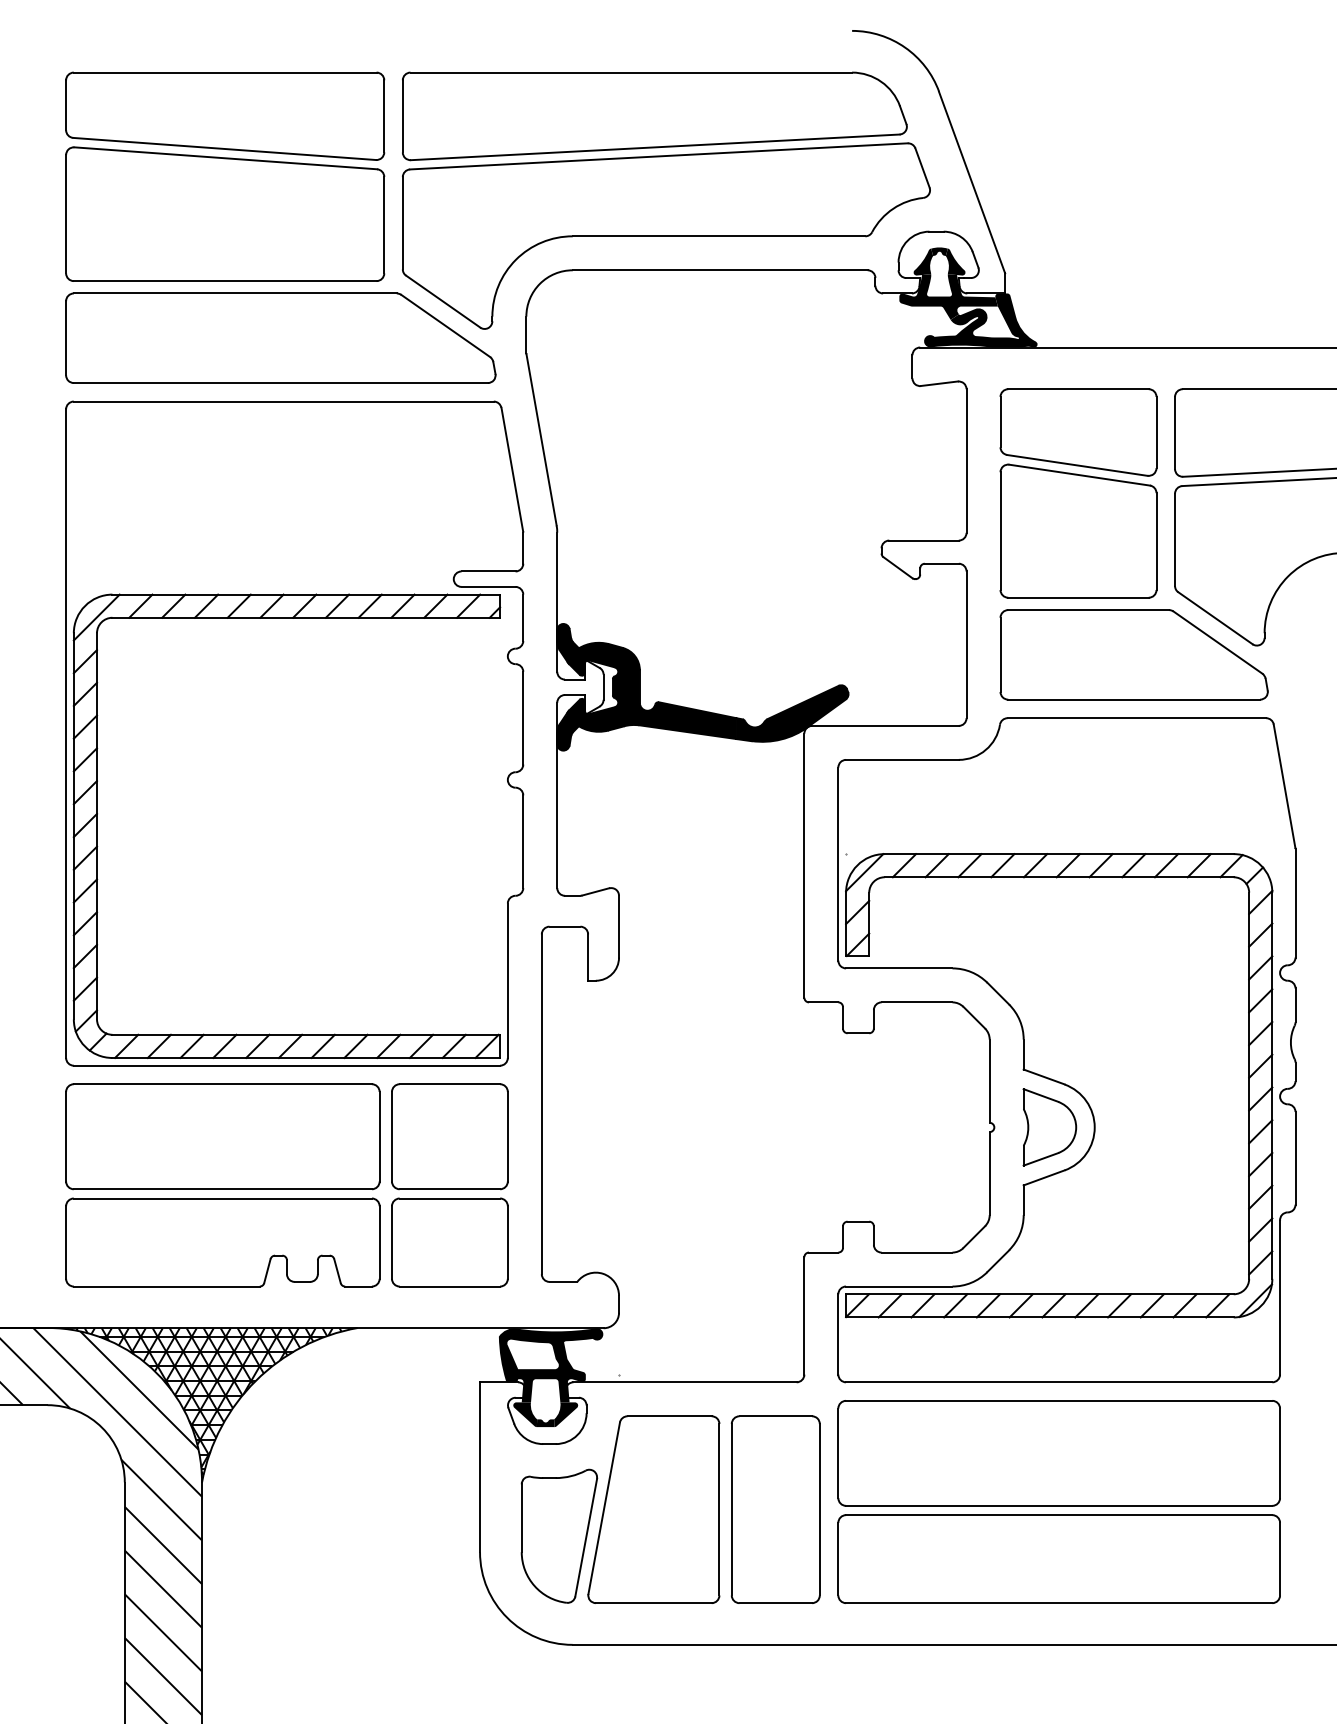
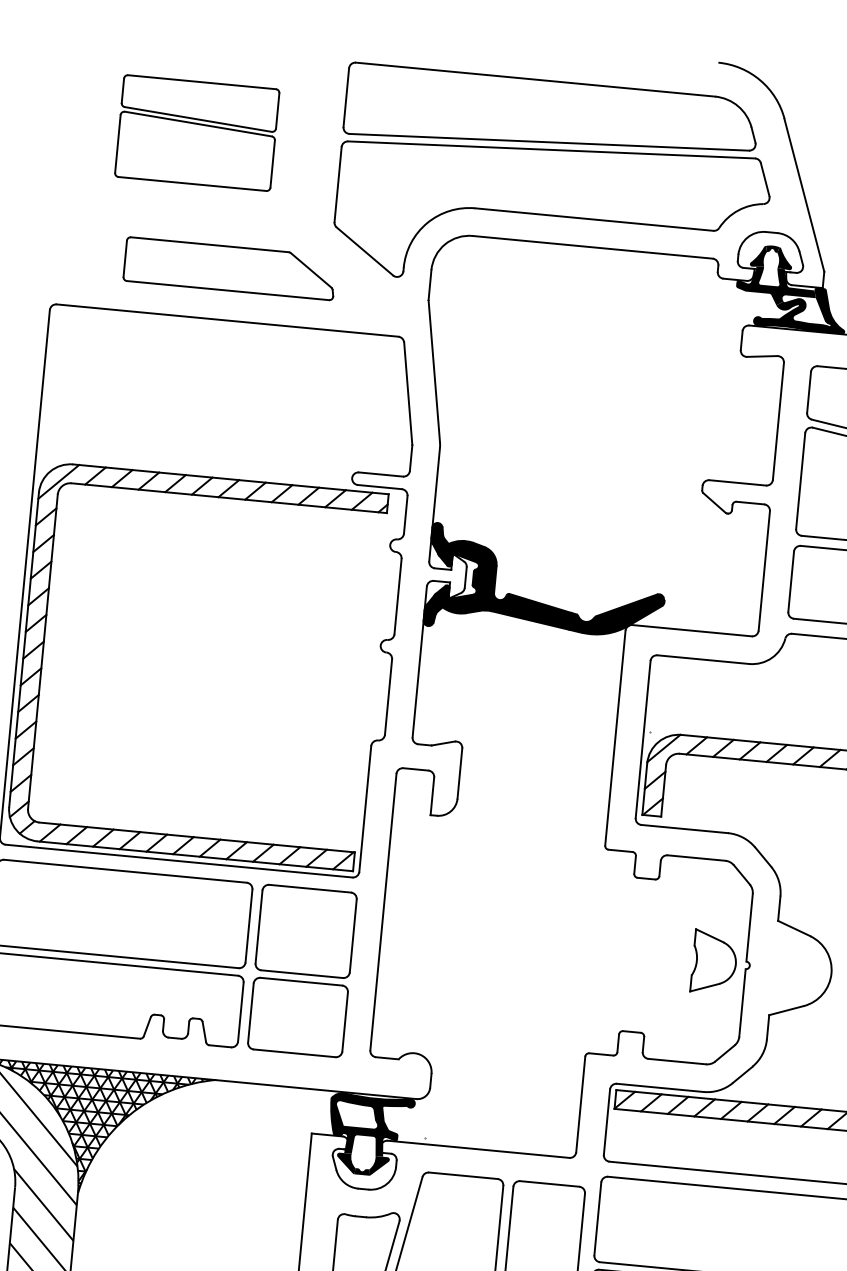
part: (225, 176) -> (197, 132), size x0.6
part: (280, 337) -> (229, 268), size x0.6
part: (1049, 1127) -> (714, 962), moved

